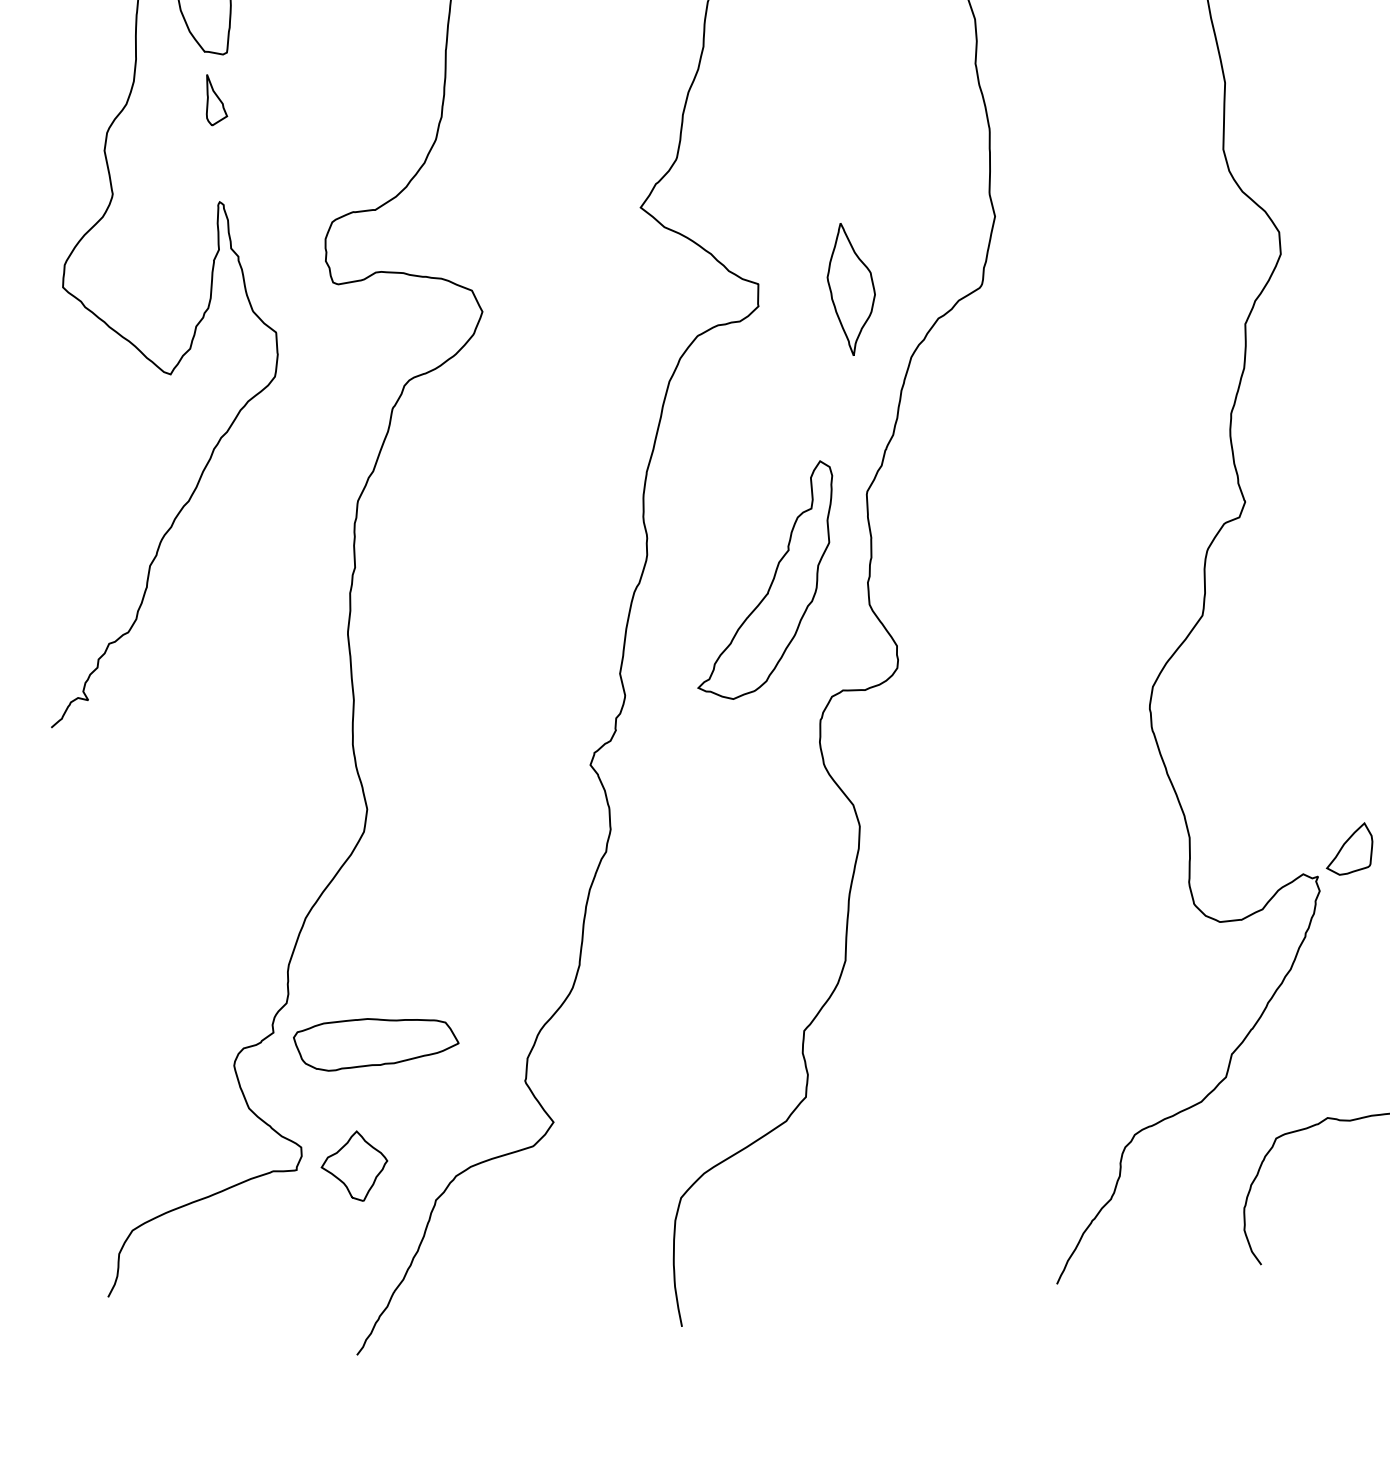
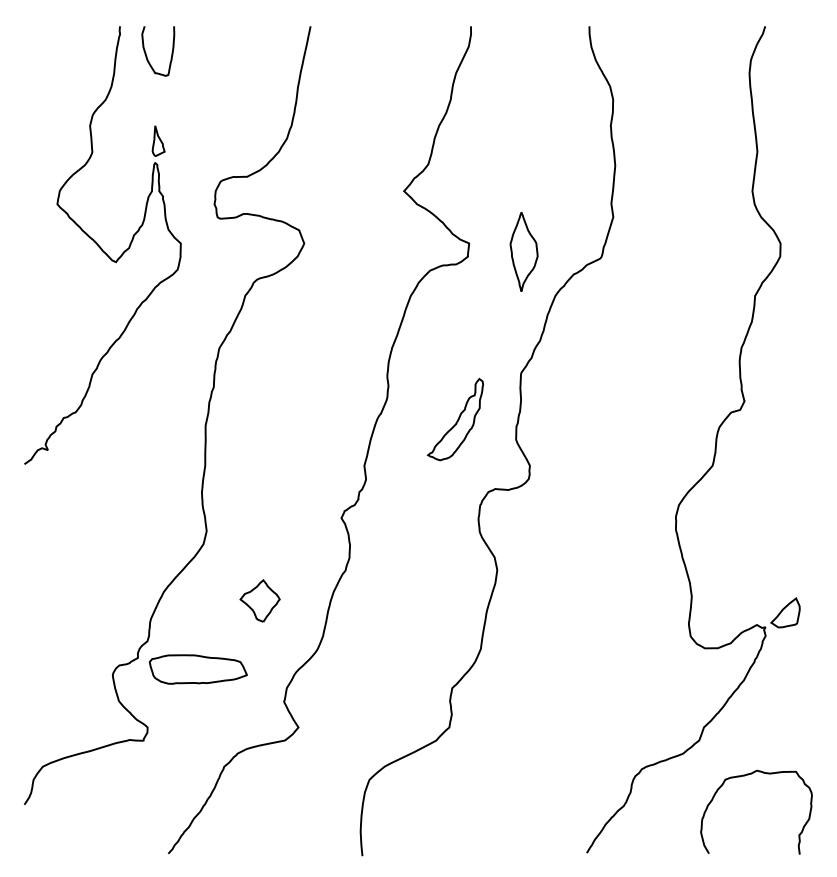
part: (214, 98) -> (158, 140), moved
part: (764, 580) -> (455, 419), size x0.6
part: (353, 1165) -> (259, 600), moved

